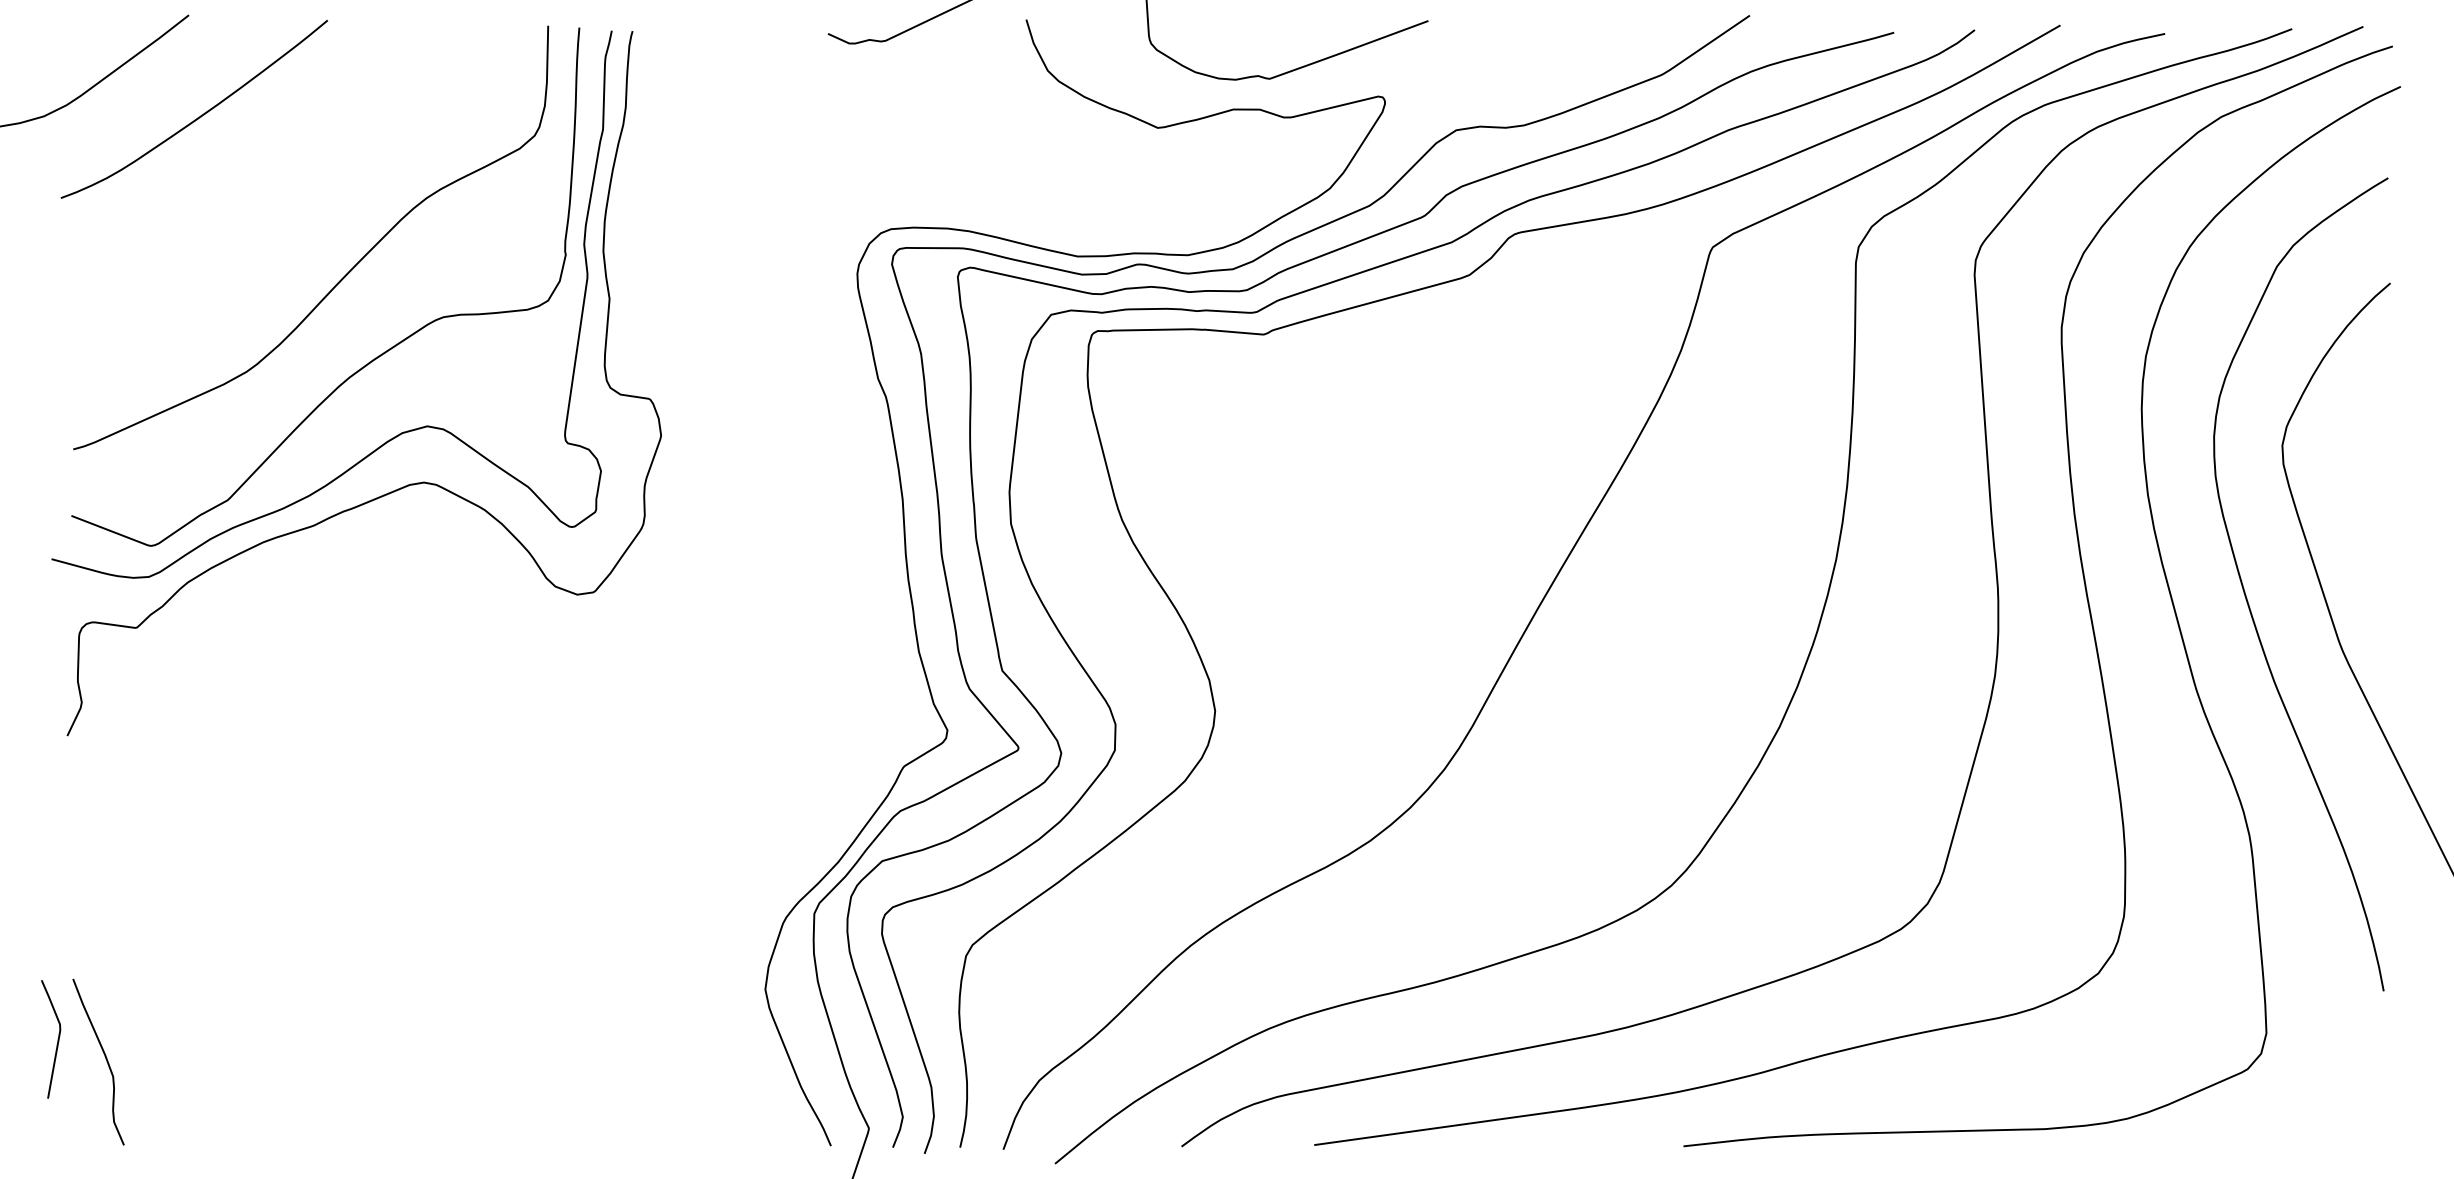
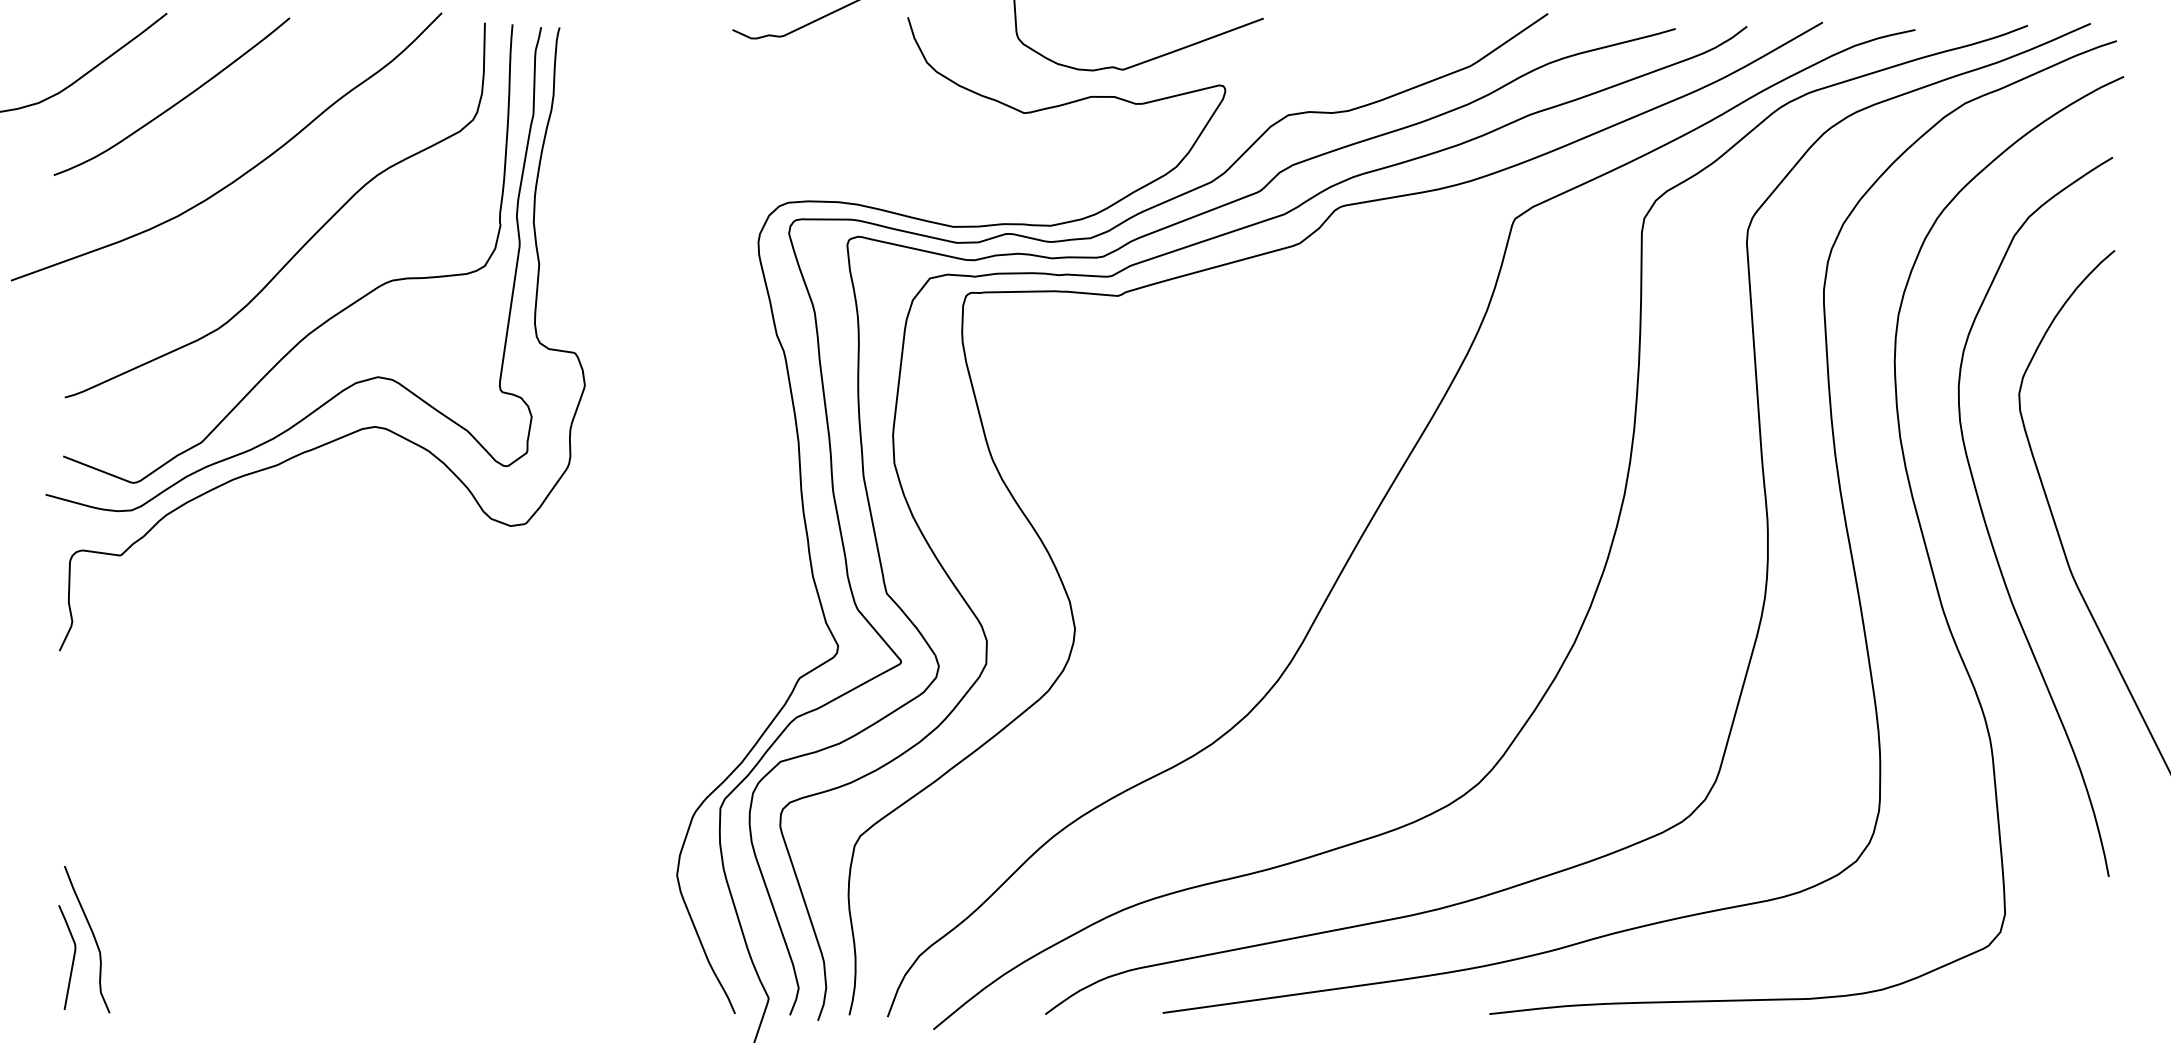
curve: (276, 195) -> (244, 172), added
curve: (57, 1039) -> (72, 957), moved

